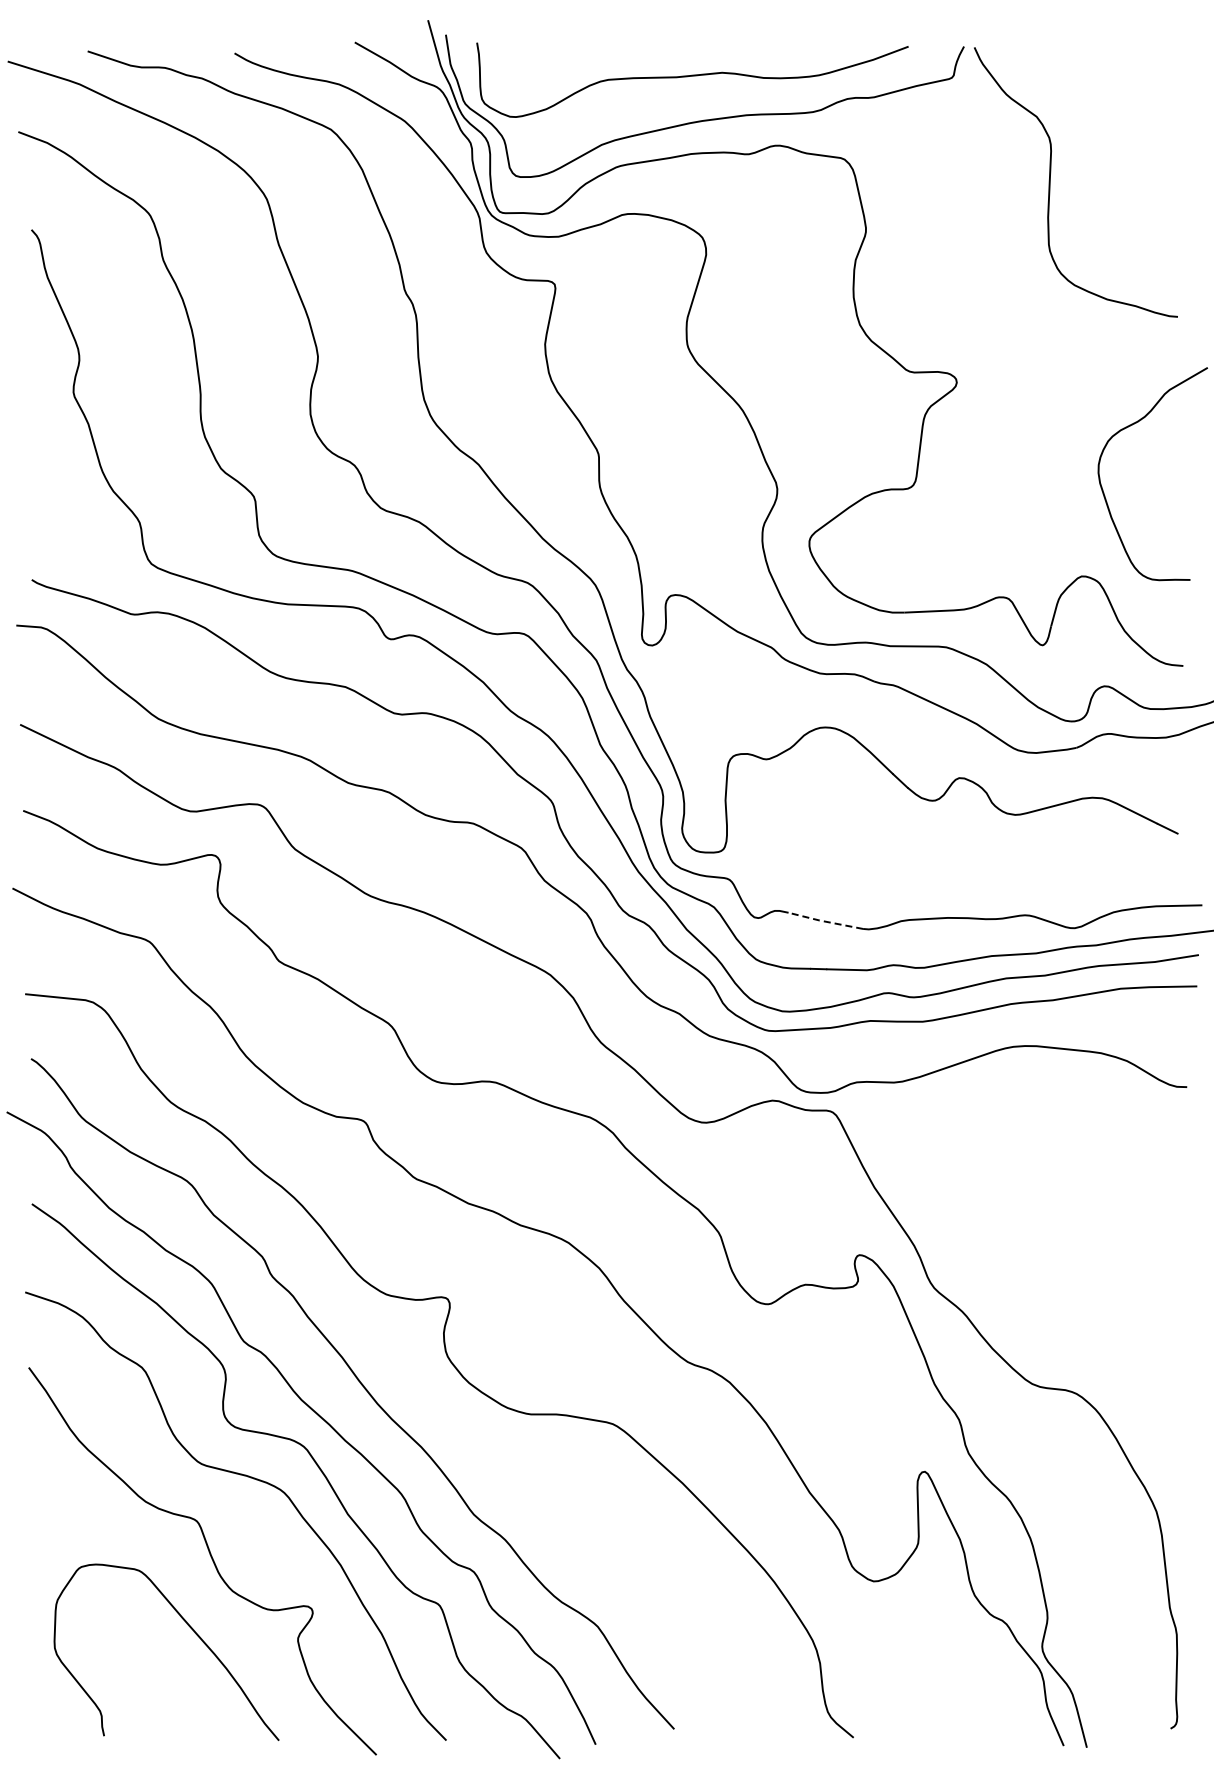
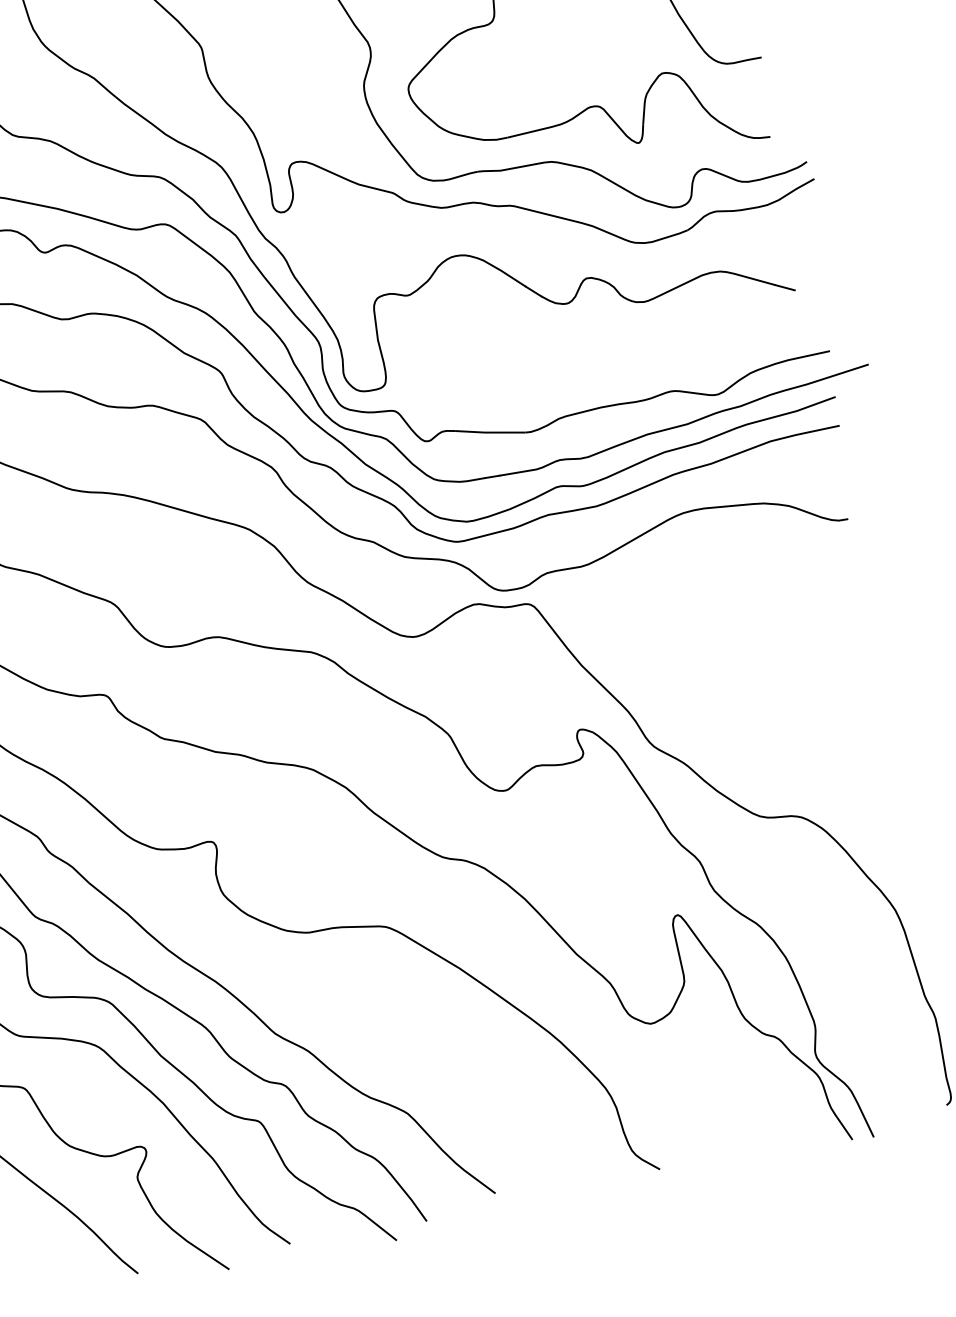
line: (825, 921) -> (490, 432), dashed -> solid

